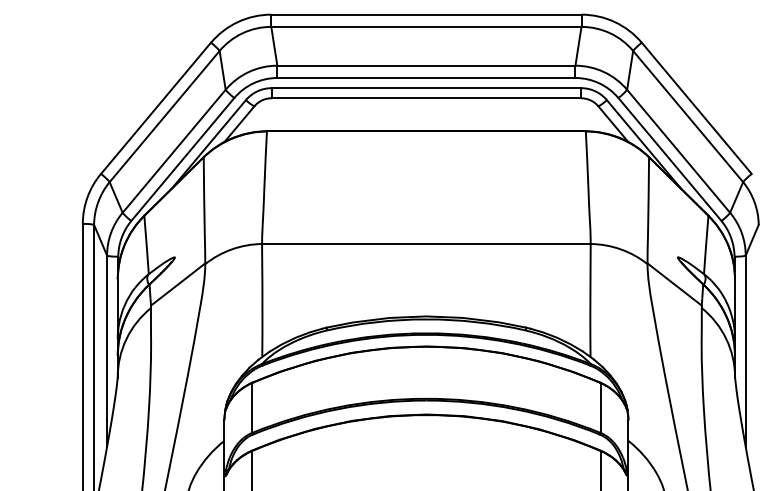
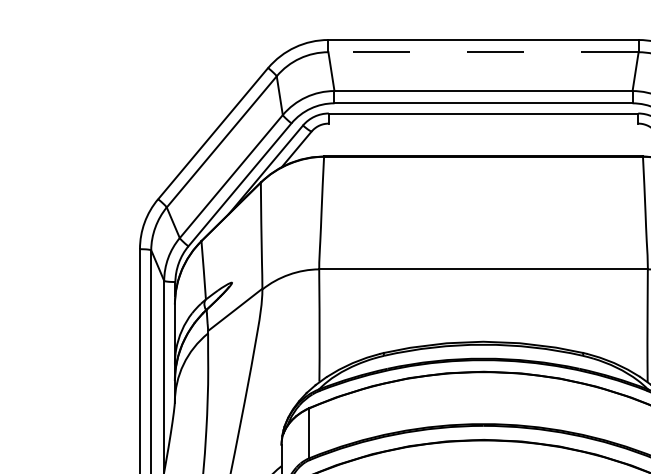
line: (425, 26) -> (482, 51), solid -> dashed
line: (426, 98) -> (483, 123), removed

